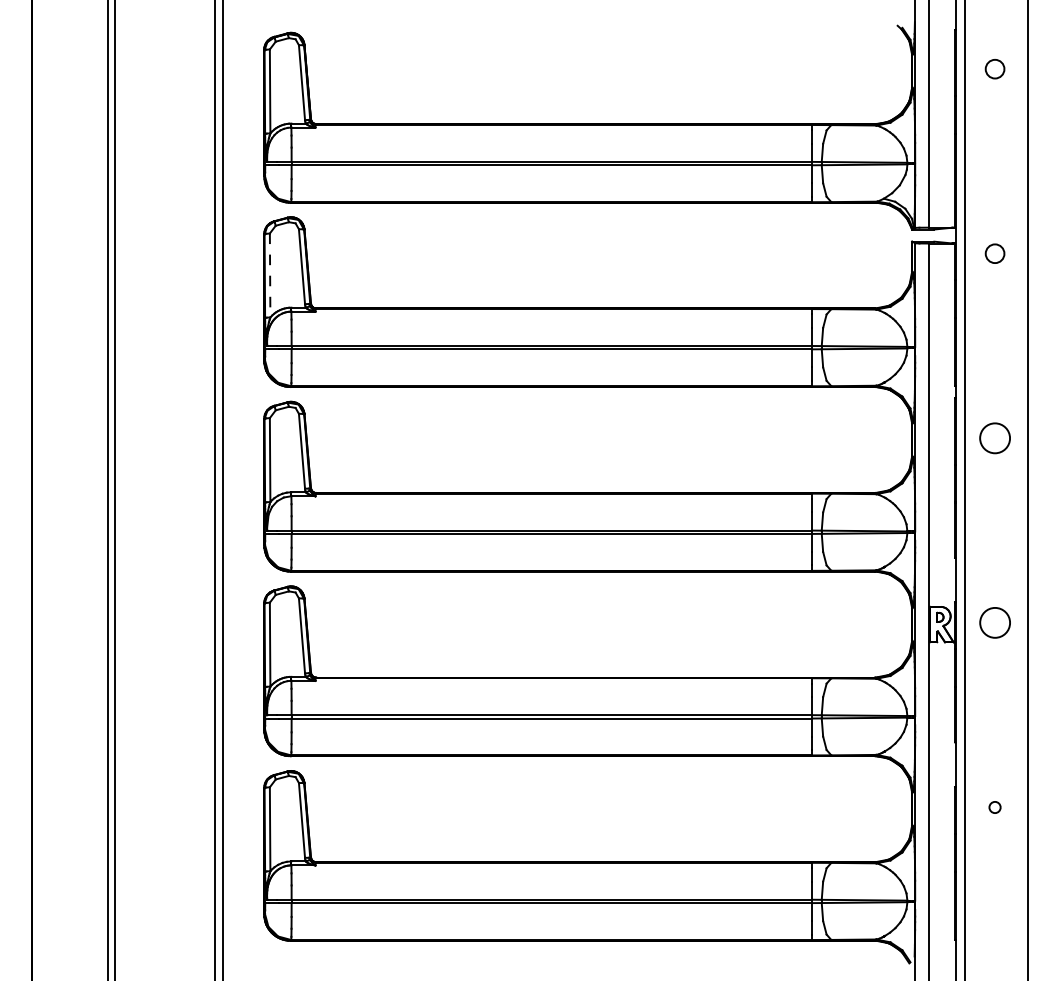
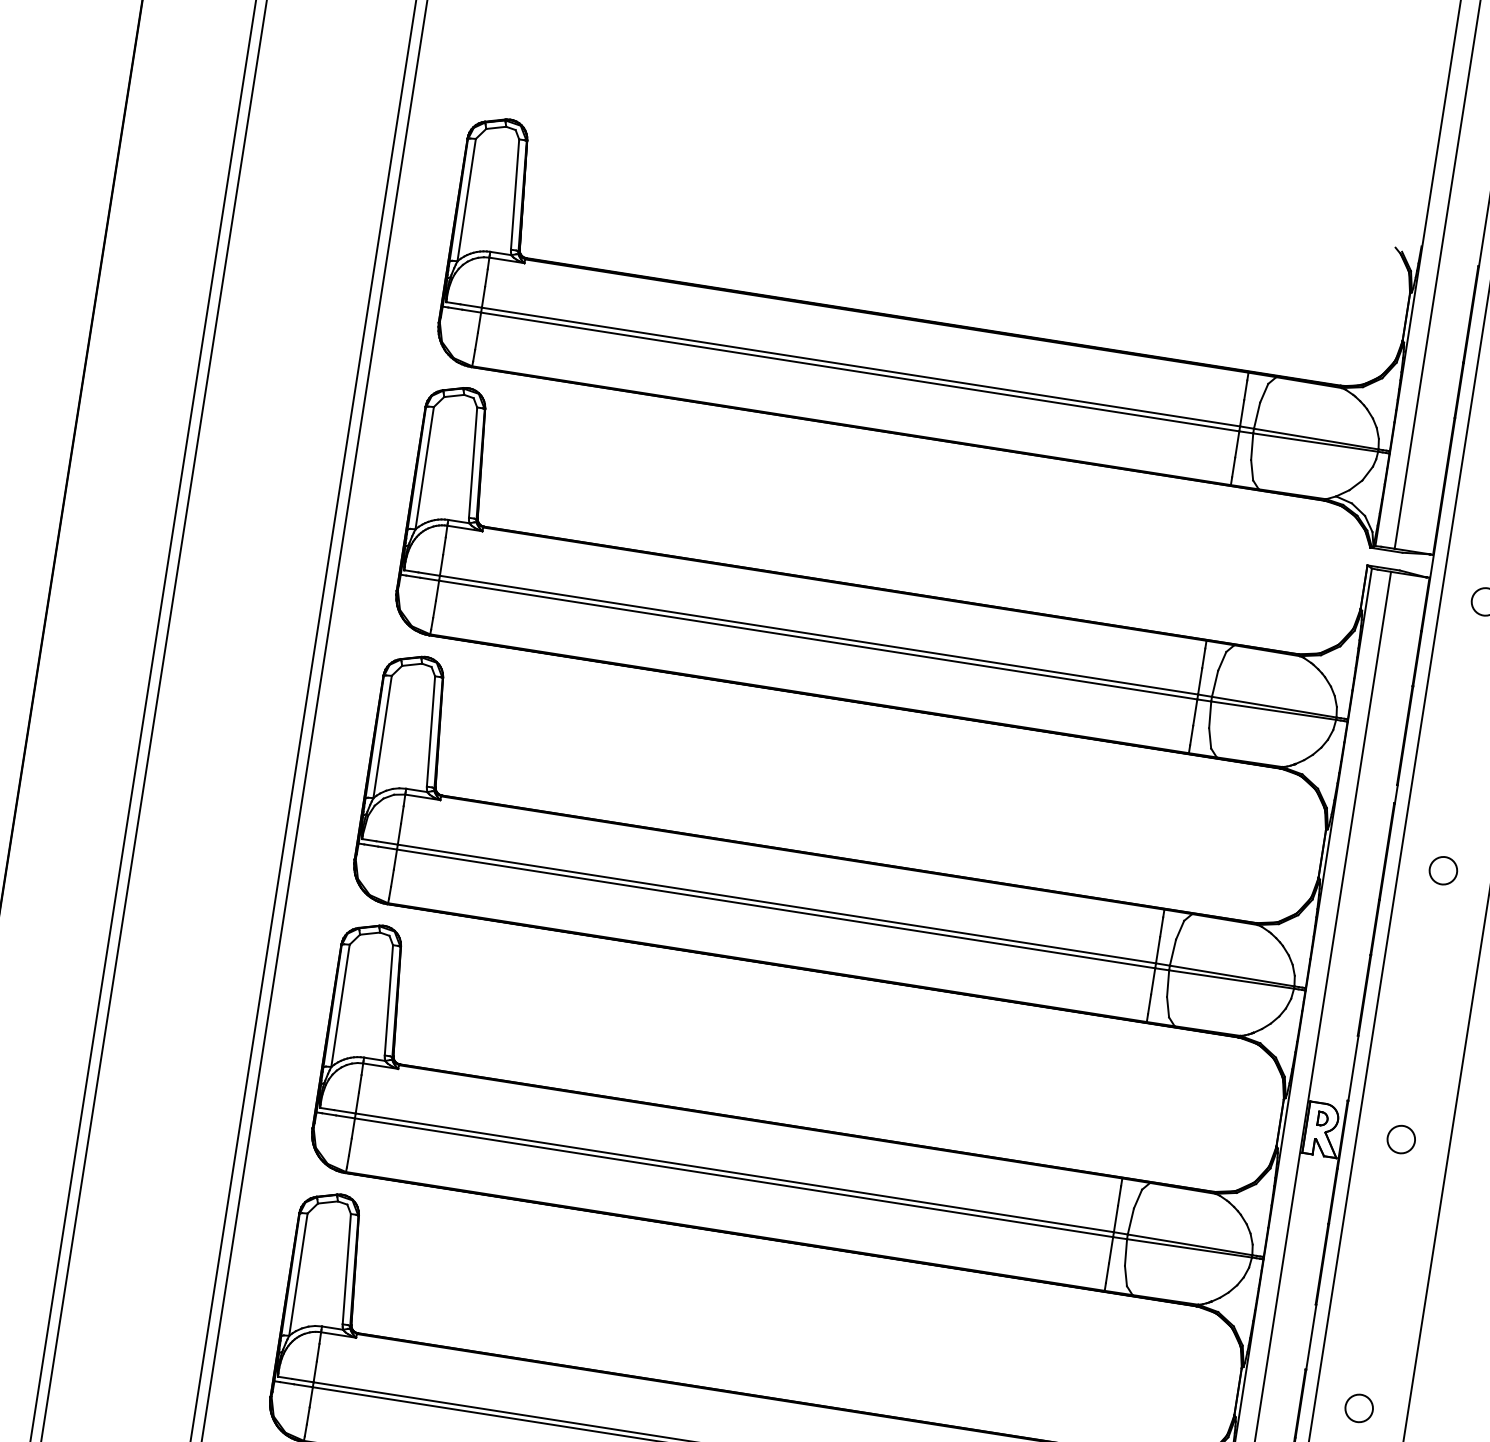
line: (270, 275) -> (425, 468), dashed -> solid
circle: (994, 438) -> (1442, 870), size x0.62
circle: (994, 622) -> (1400, 1138), size x0.62
circle: (994, 807) -> (1358, 1408), size x1.67

